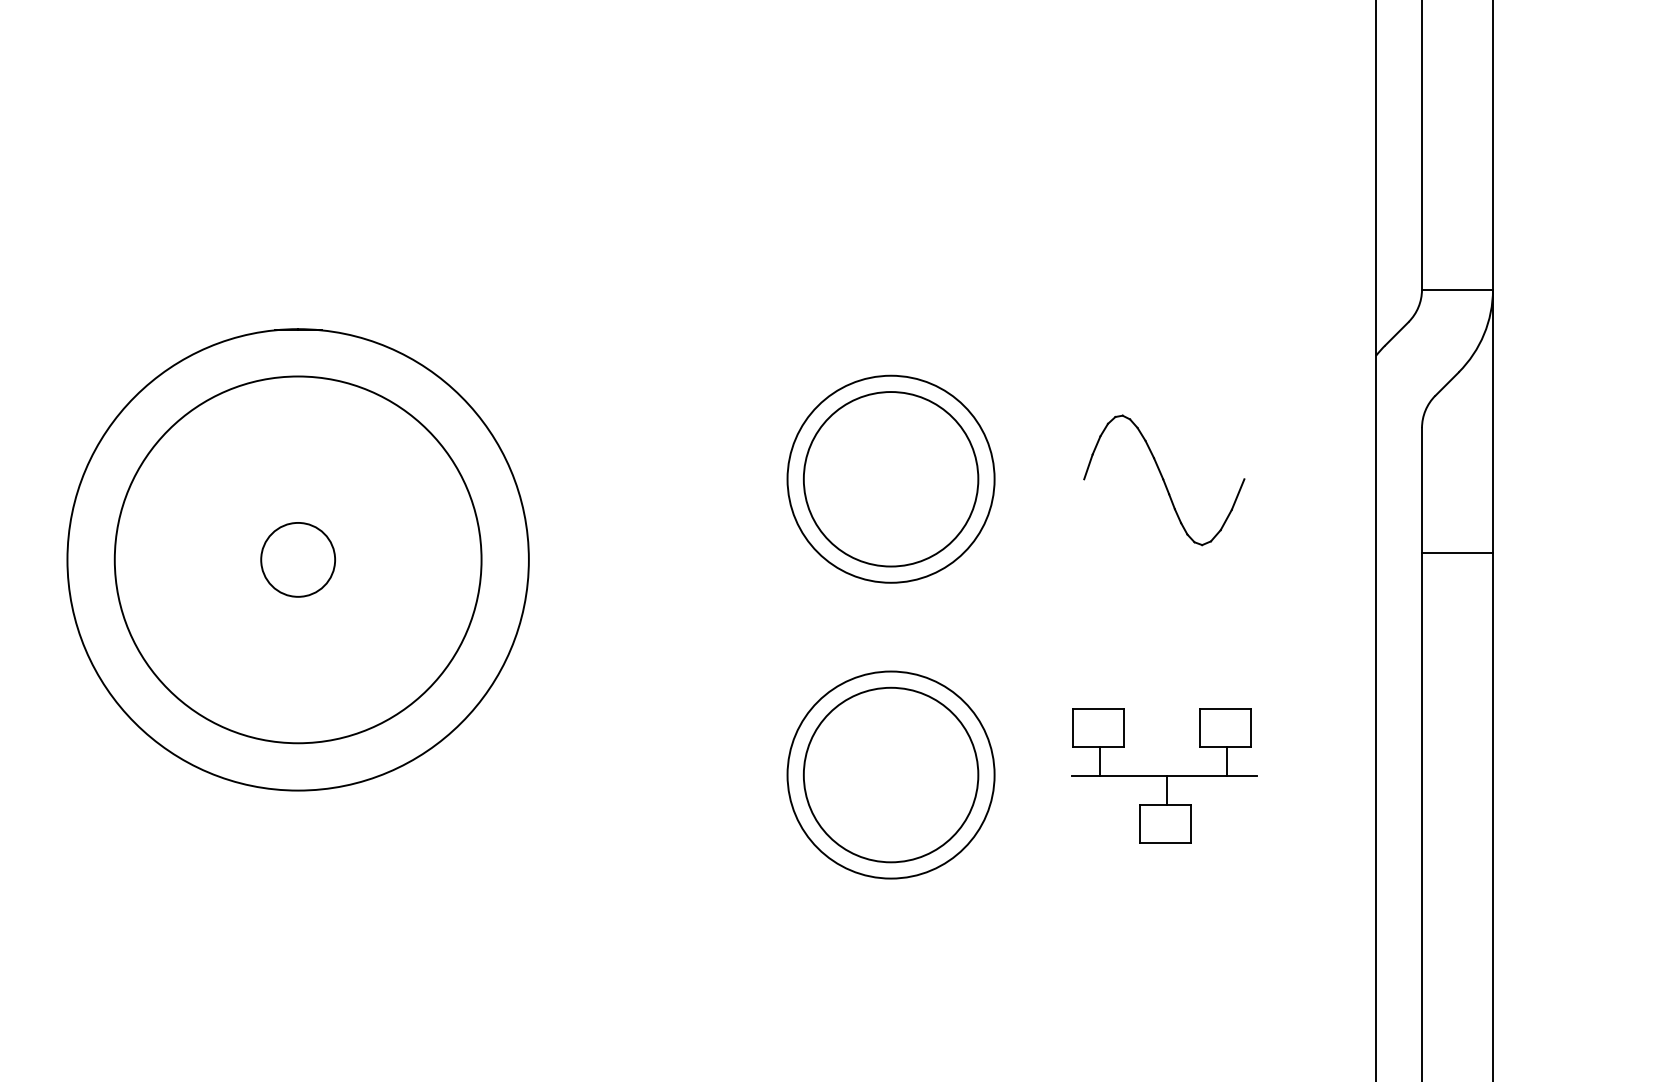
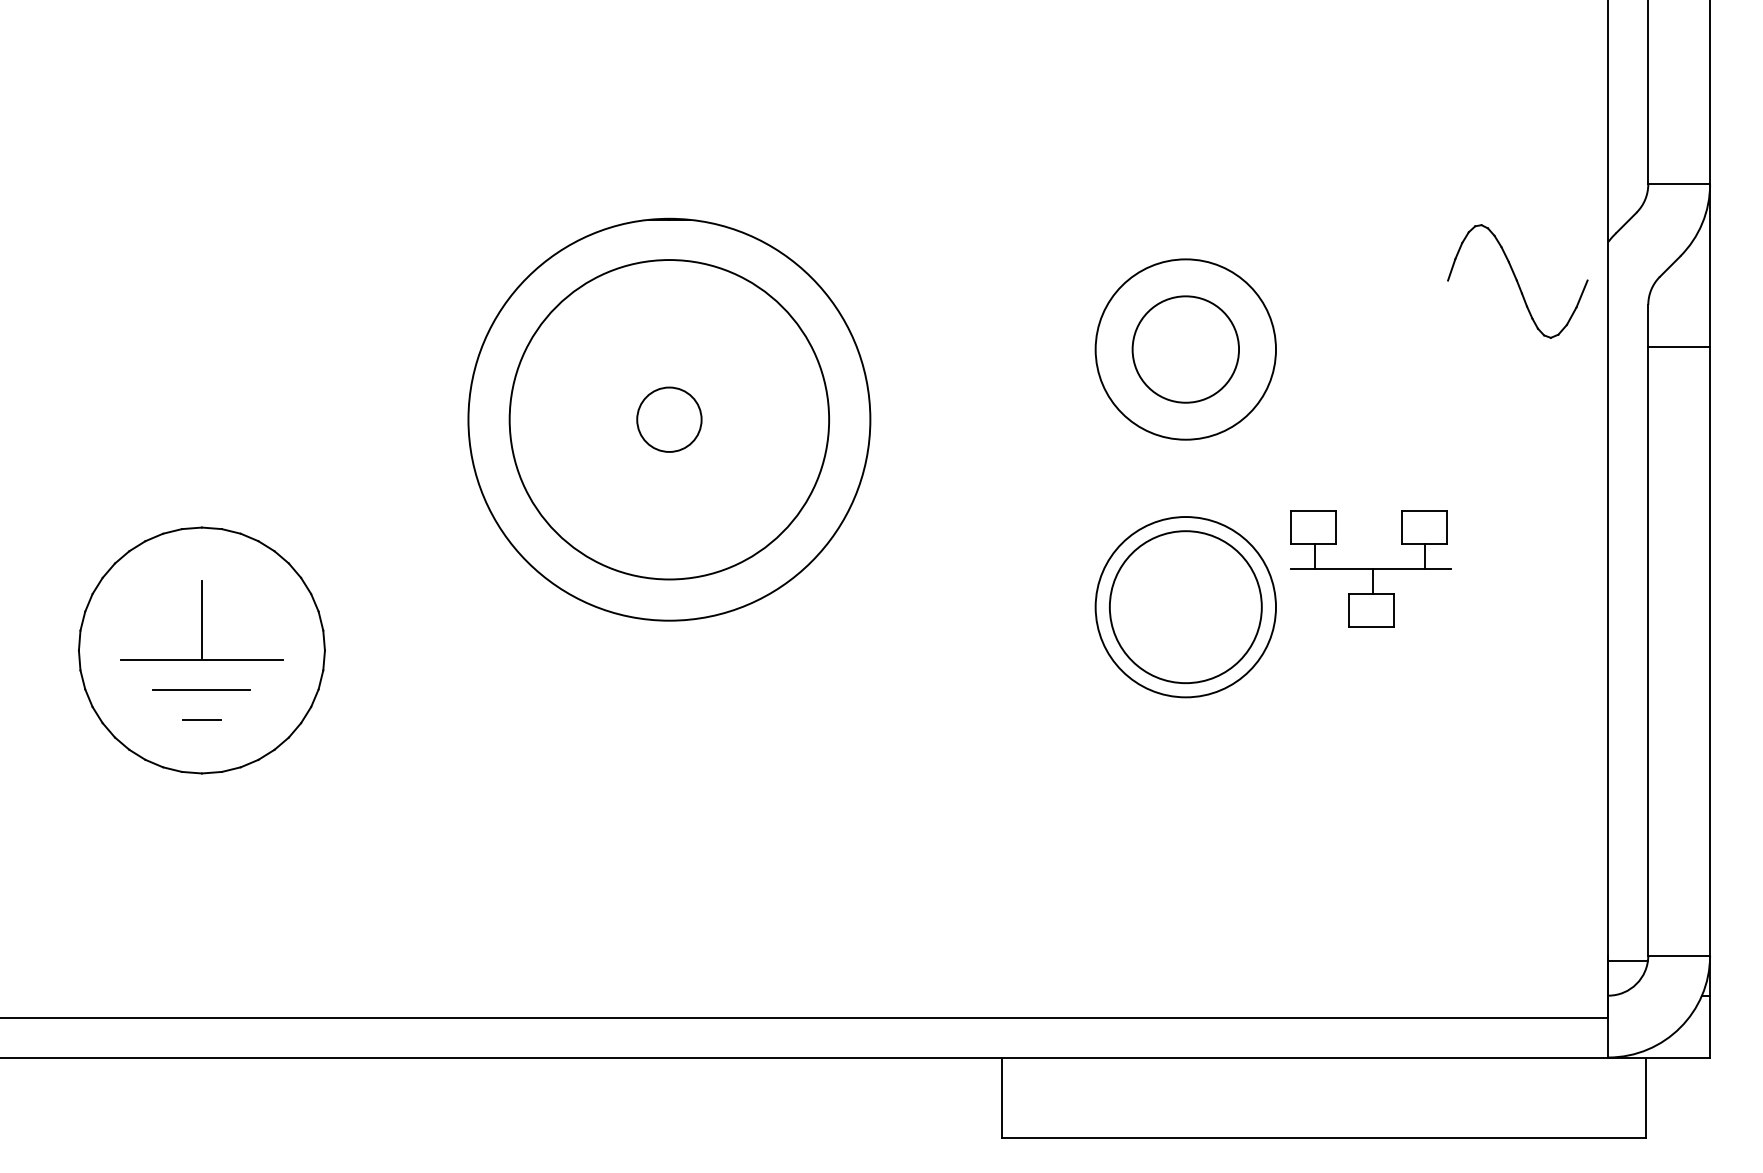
circle: (890, 479) -> (1185, 349), size x0.7
part: (1163, 480) -> (1517, 281), moved
line: (1457, 552) -> (1679, 347), moved
part: (1163, 775) -> (1370, 568), moved

